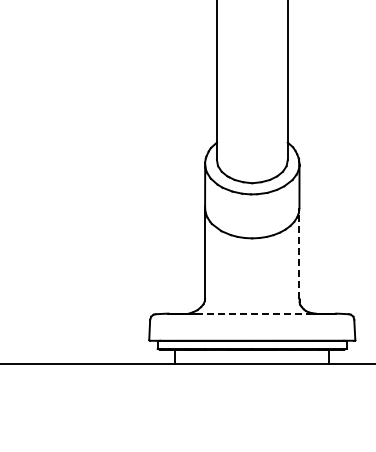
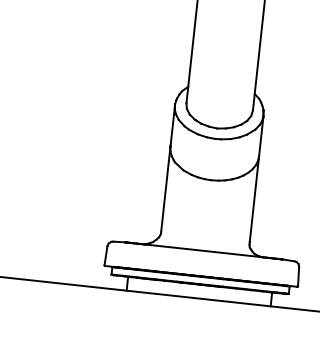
line: (299, 252) -> (254, 198), dashed -> solid
line: (253, 313) -> (205, 250), dashed -> solid

